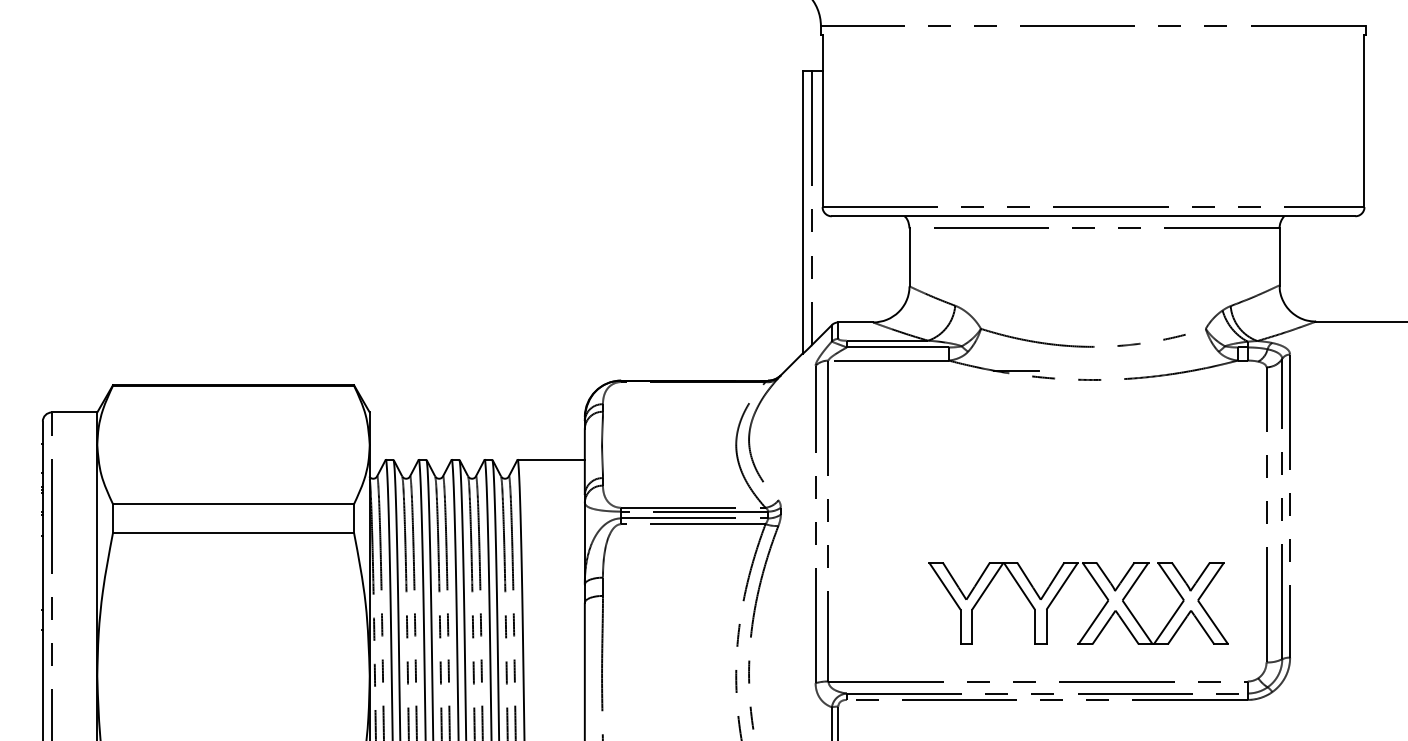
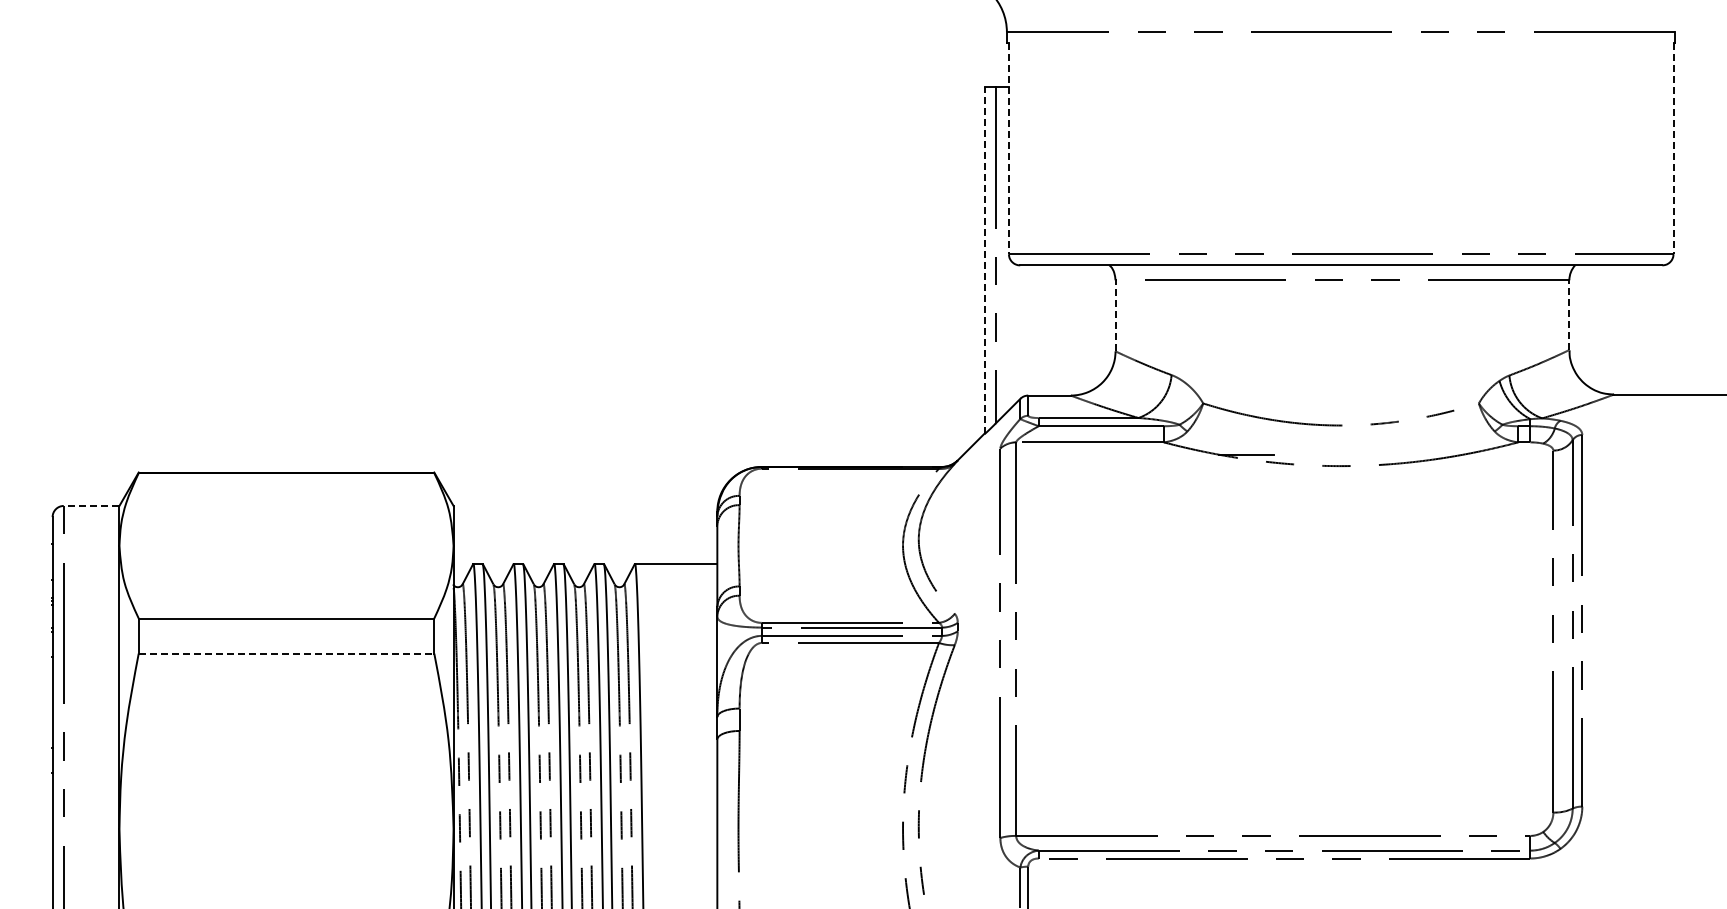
line: (822, 120) -> (1008, 148), solid -> dashed
line: (1364, 120) -> (1673, 148), solid -> dashed
line: (802, 212) -> (984, 260), solid -> dashed
line: (1279, 256) -> (1569, 314), solid -> dashed
line: (909, 257) -> (1115, 315), solid -> dashed
line: (74, 412) -> (91, 505), solid -> dashed
line: (233, 532) -> (286, 653), solid -> dashed
part: (1060, 590) -> (1300, 724), removed

